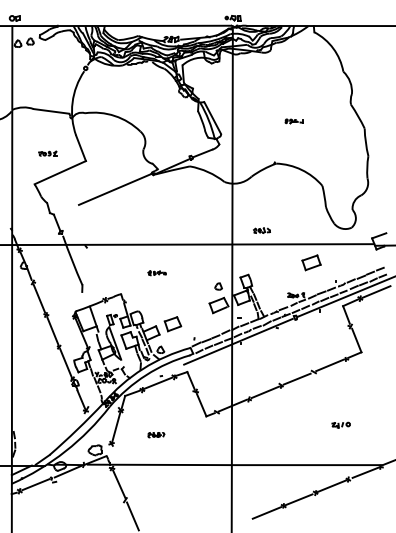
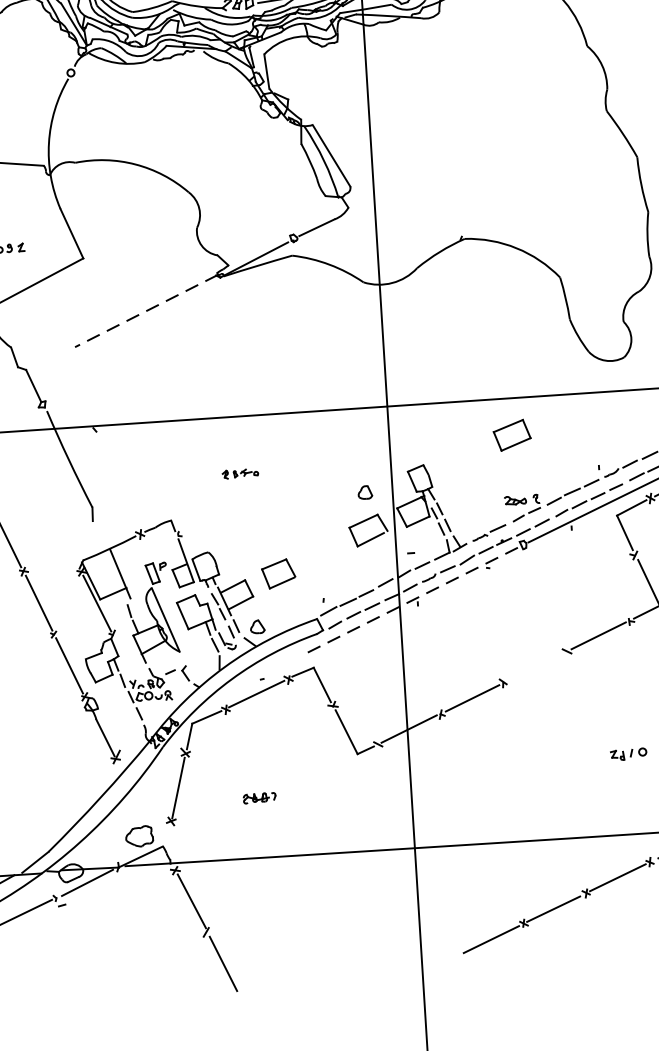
part: (293, 121) -> (493, 152), removed
line: (115, 189) -> (146, 311), solid -> dashed
part: (261, 230) -> (443, 374), removed
part: (311, 262) -> (512, 434), moved
line: (238, 341) -> (412, 599), solid -> dashed
line: (296, 378) -> (533, 666), removed

